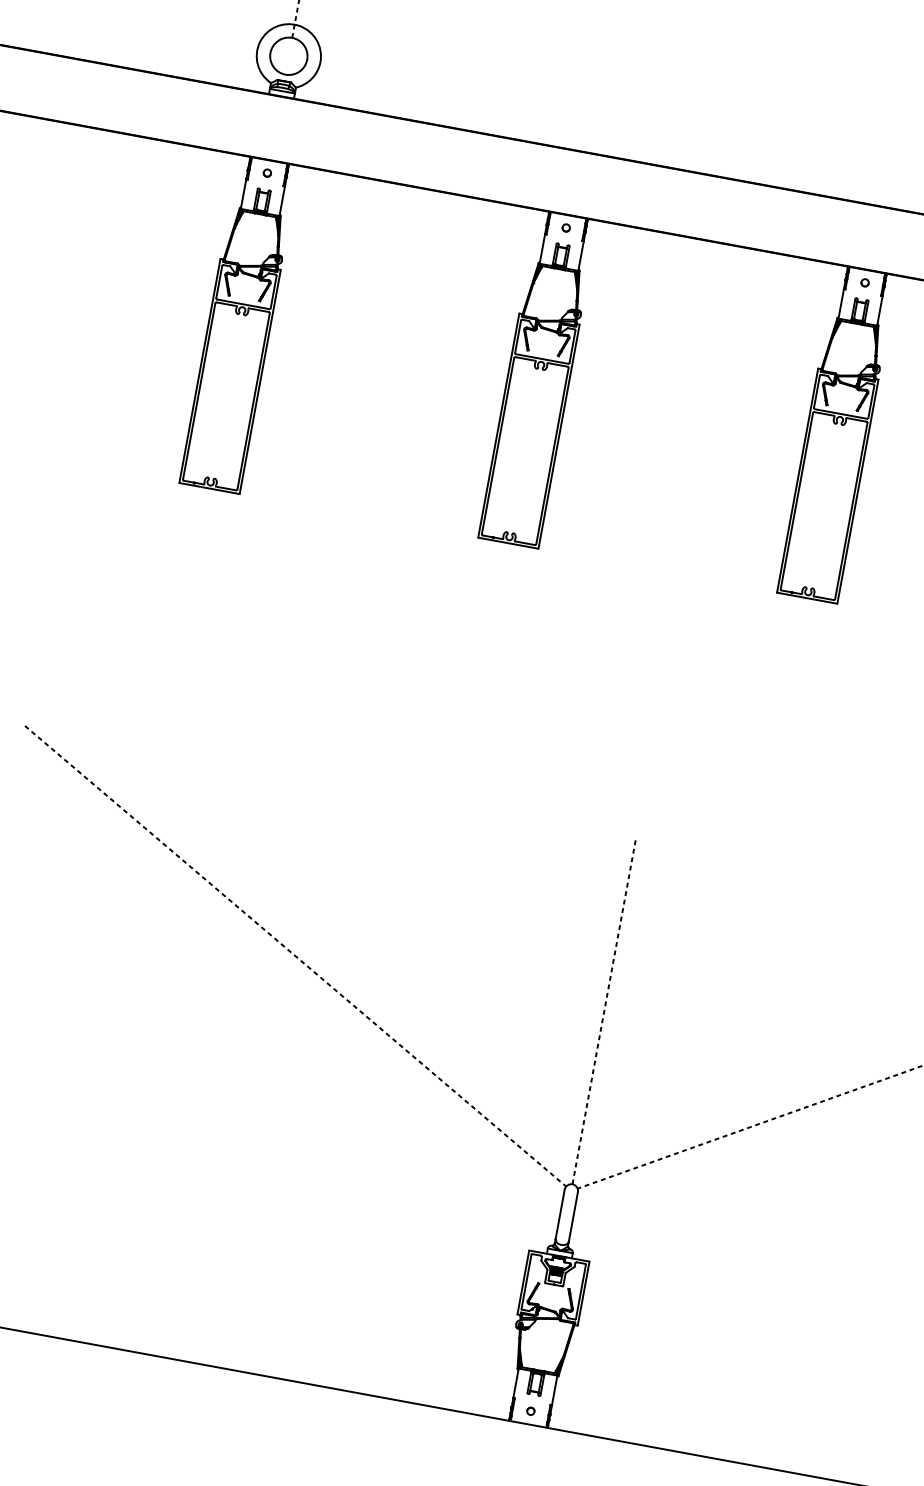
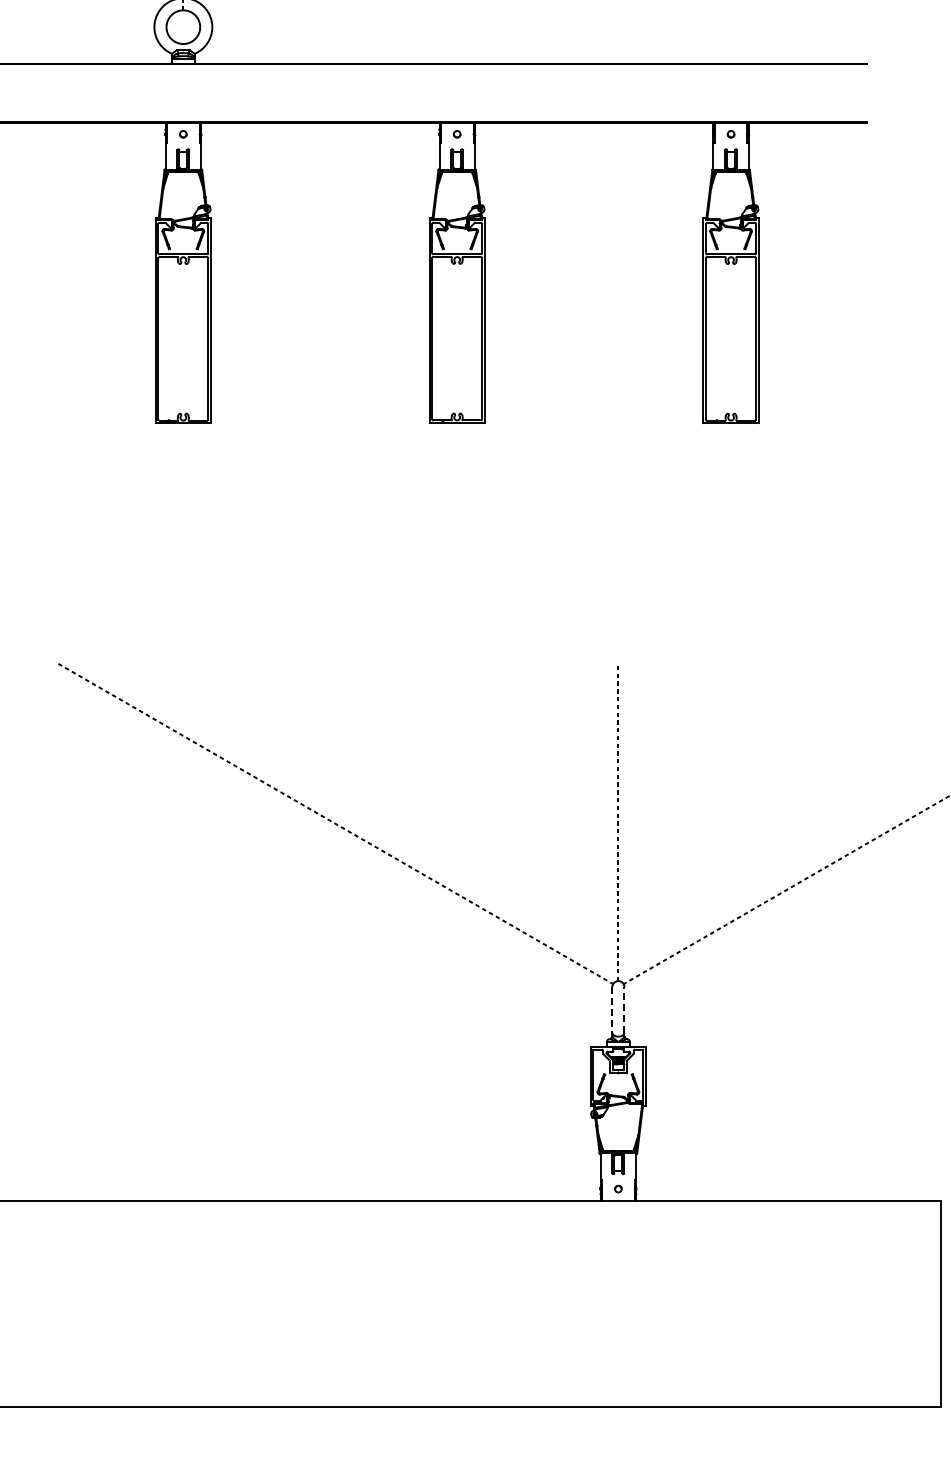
line: (560, 1215) -> (612, 1010), solid -> dashed
line: (573, 1217) -> (624, 1010), solid -> dashed

